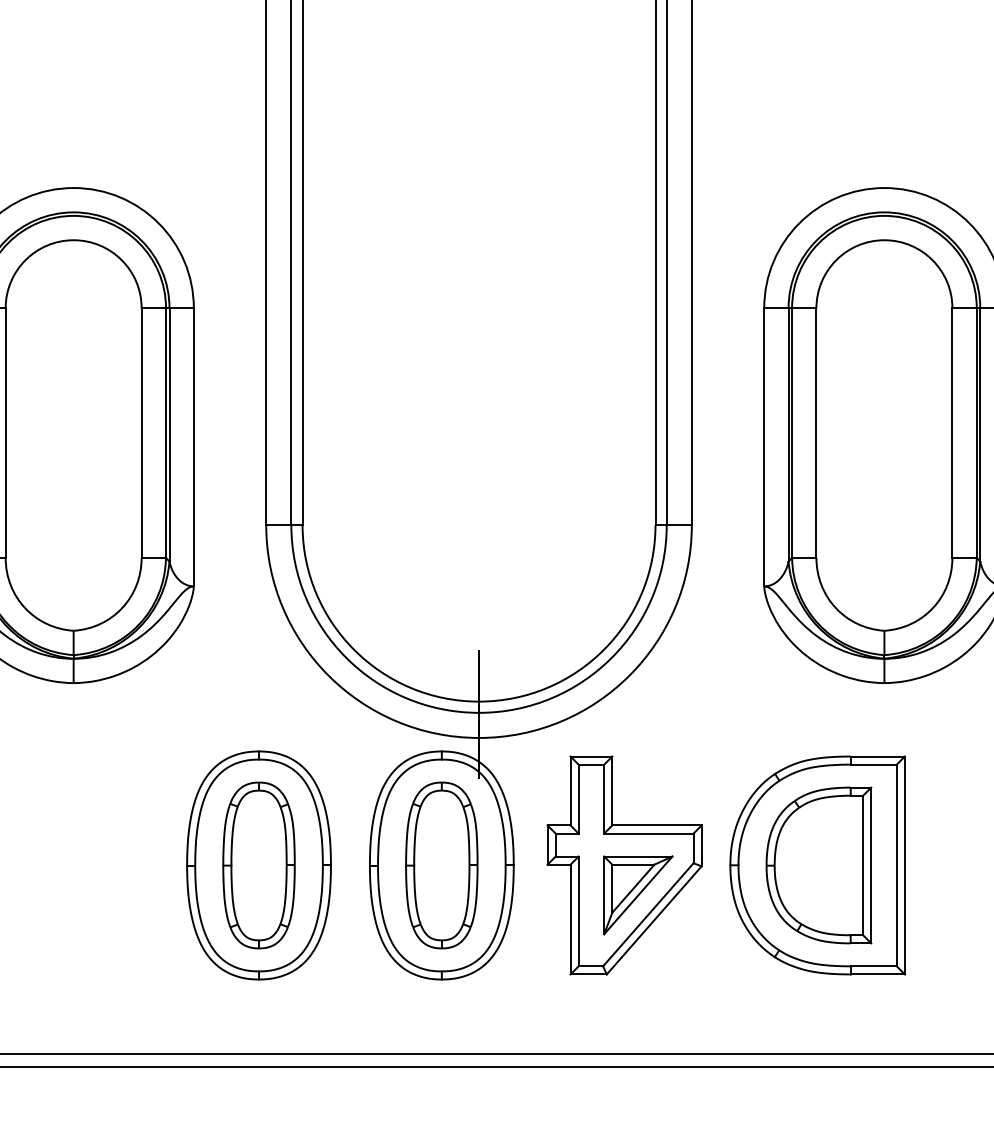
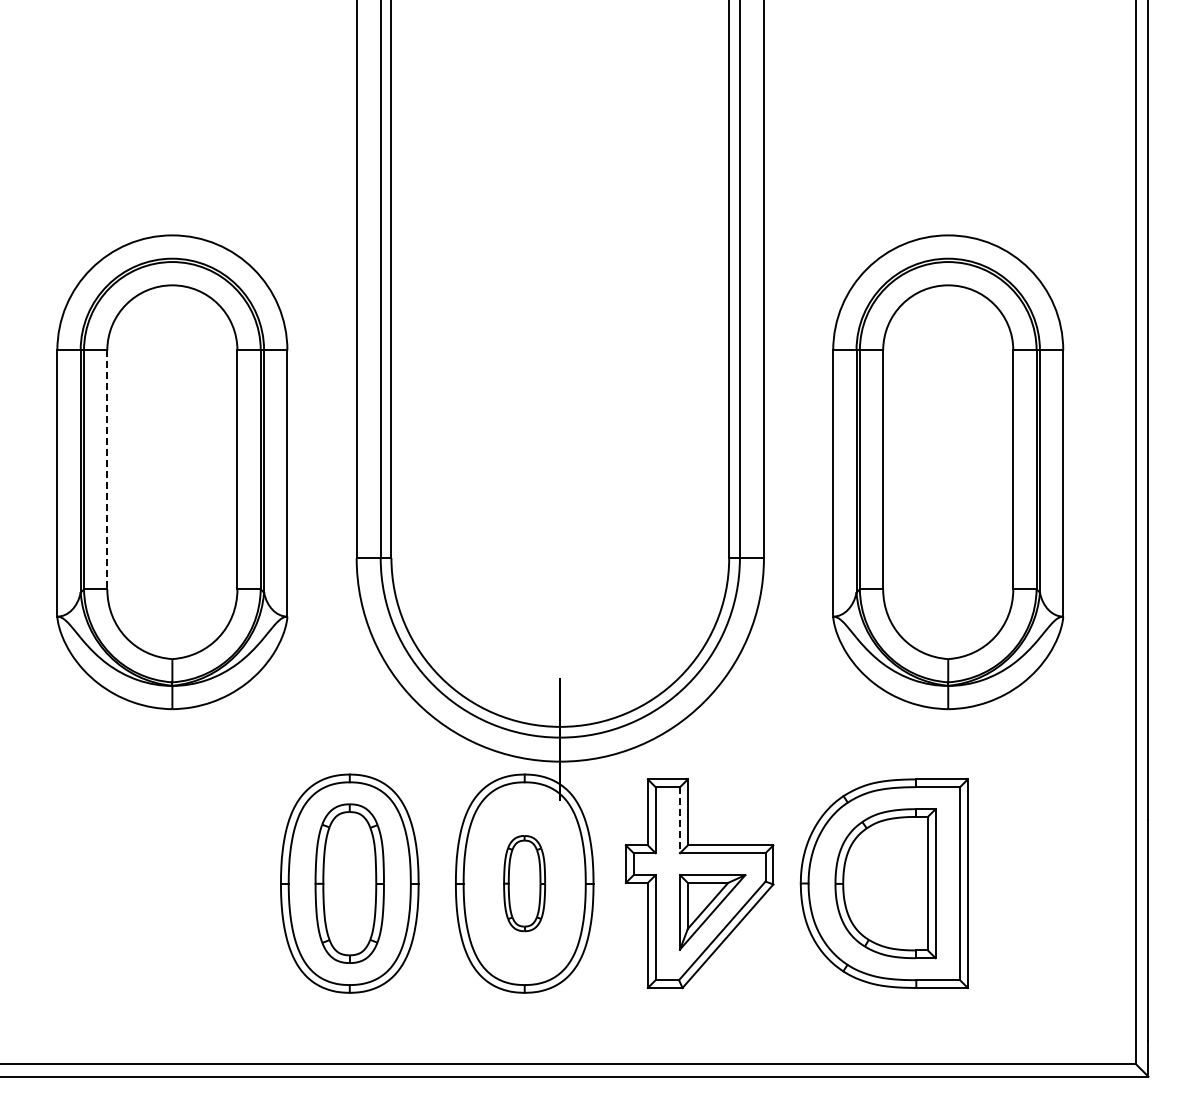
line: (5, 433) -> (107, 470), solid -> dashed
line: (604, 799) -> (680, 820), solid -> dashed
part: (441, 865) -> (524, 883), size x0.6

